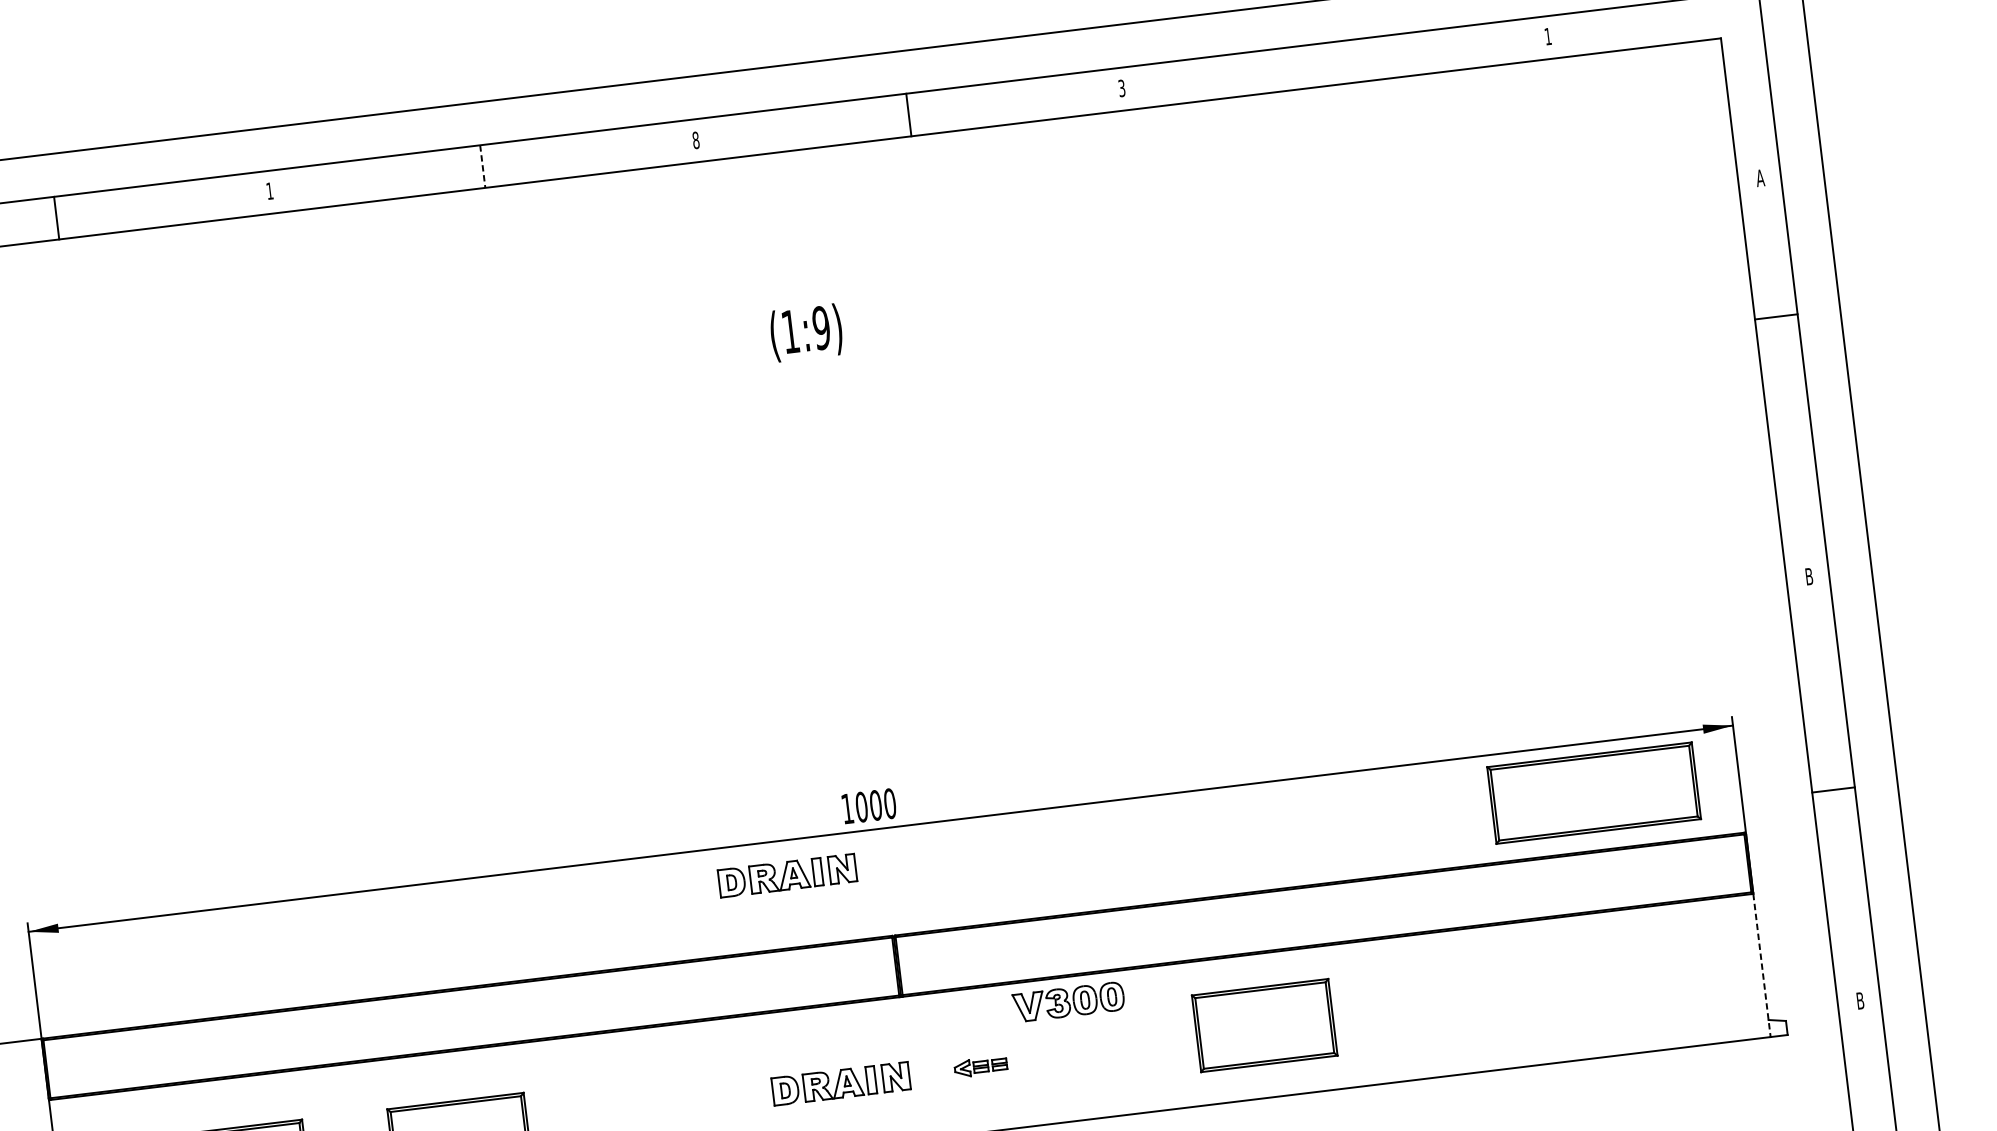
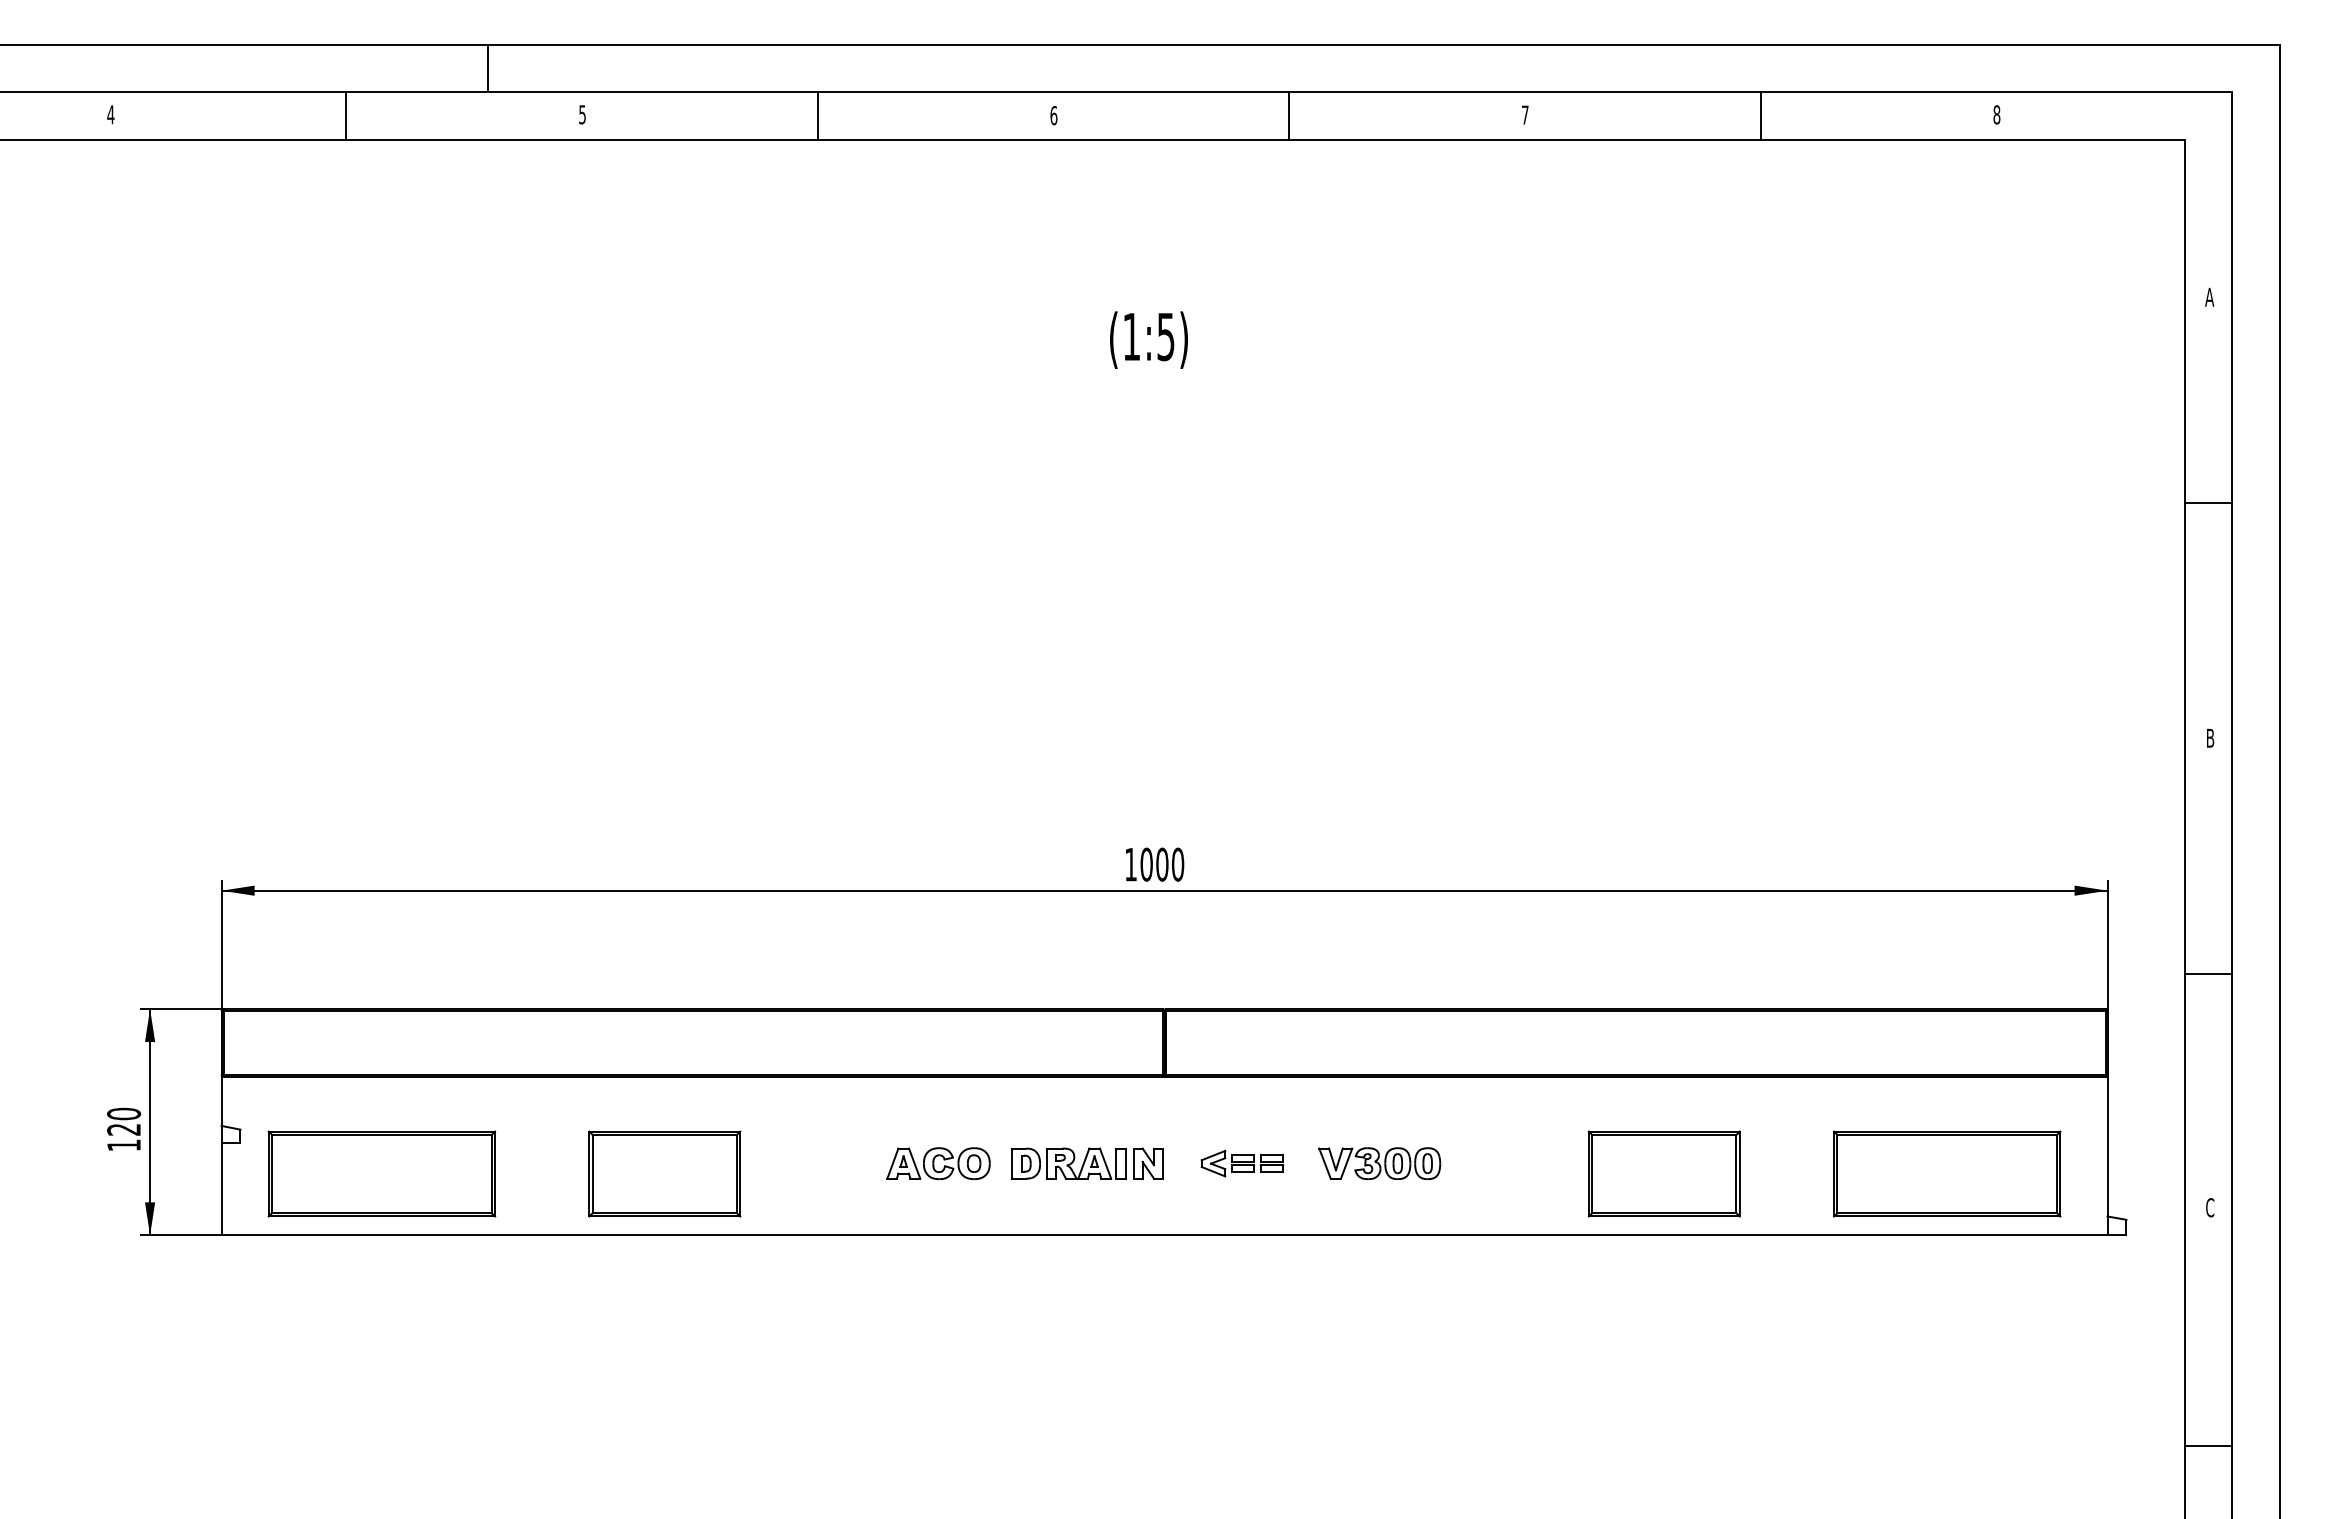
text: (1547, 36) -> (1996, 114), 1 -> 8
line: (1334, 63) -> (1760, 115), added
text: (1122, 87) -> (1525, 114), 3 -> 7
text: (695, 140) -> (1053, 115), 8 -> 6
line: (178, 159) -> (487, 68), added
line: (482, 167) -> (817, 116), dashed -> solid
text: (269, 190) -> (582, 114), 1 -> 5
line: (1776, 316) -> (2208, 502), moved
text: (821, 327) -> (1165, 336), (1:9) -> (1:5)
part: (1594, 792) -> (1947, 1173), moved
part: (787, 875) -> (1056, 929), removed
line: (1761, 965) -> (2107, 1156), dashed -> solid
text: (1860, 1000) -> (2210, 1207), B -> C
part: (1068, 1002) -> (1379, 1163), moved
part: (1263, 1025) -> (1663, 1173), moved
part: (980, 1066) -> (1241, 1163), size x1.43
part: (706, 1099) -> (938, 1163), added

